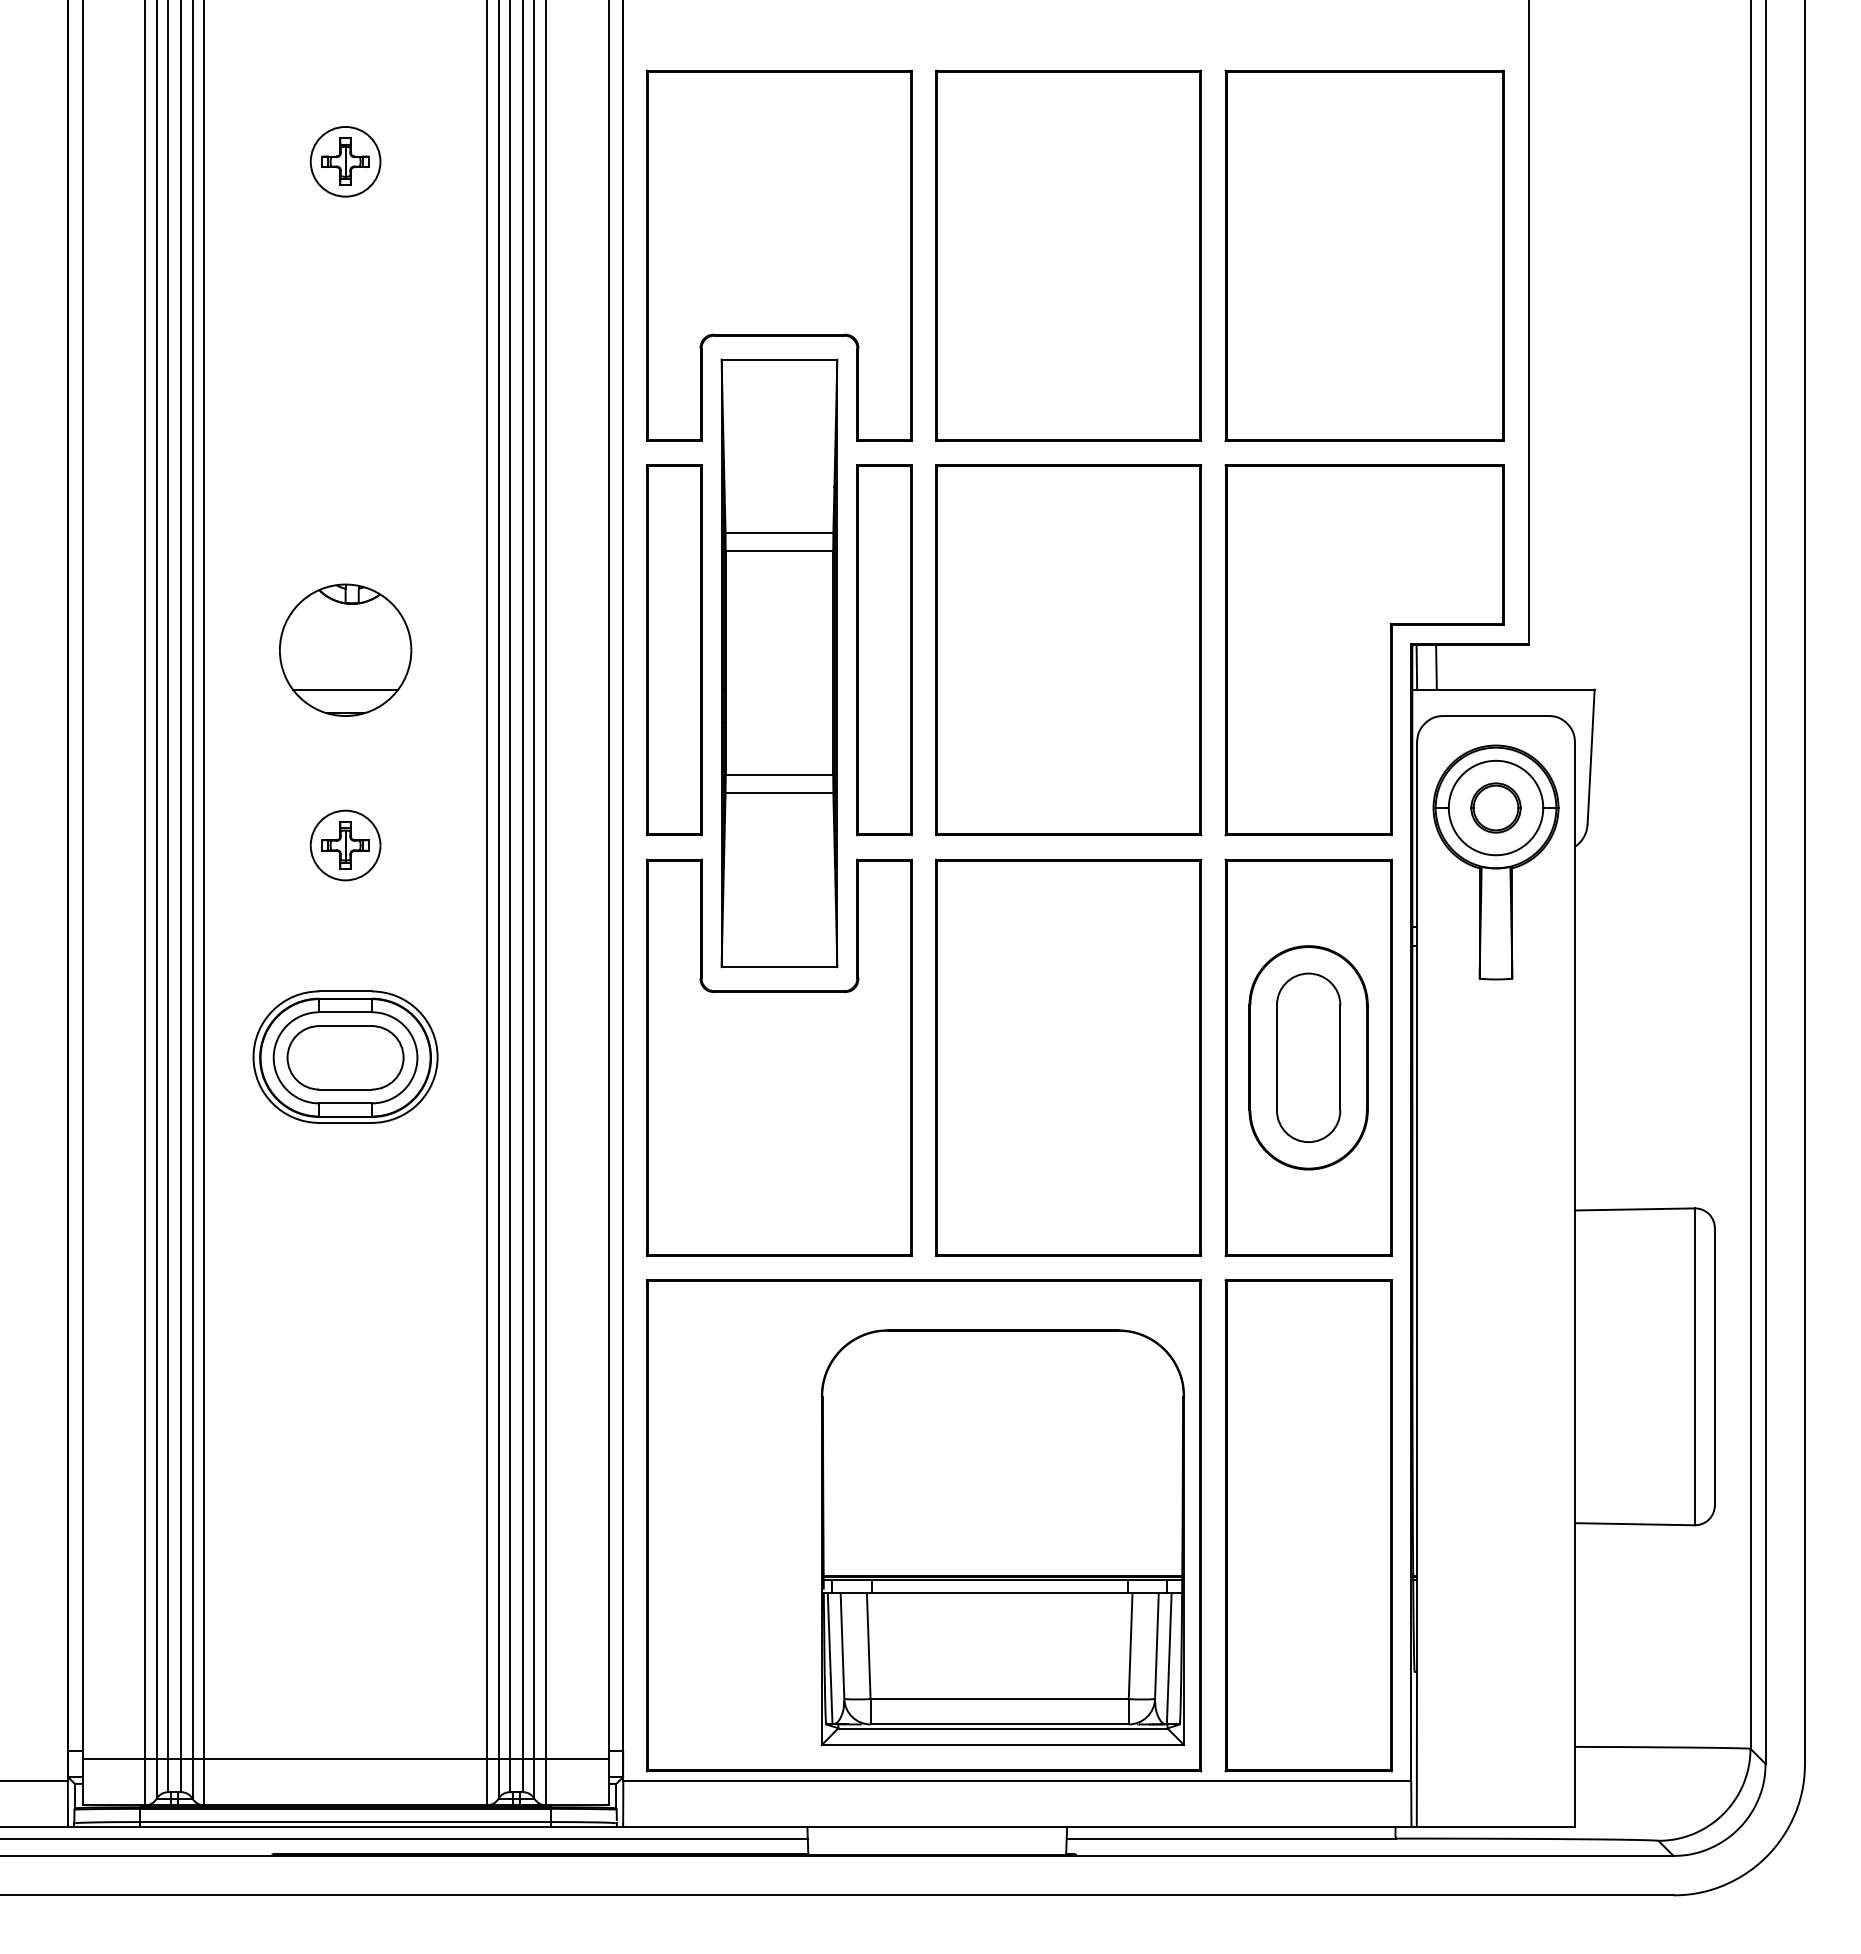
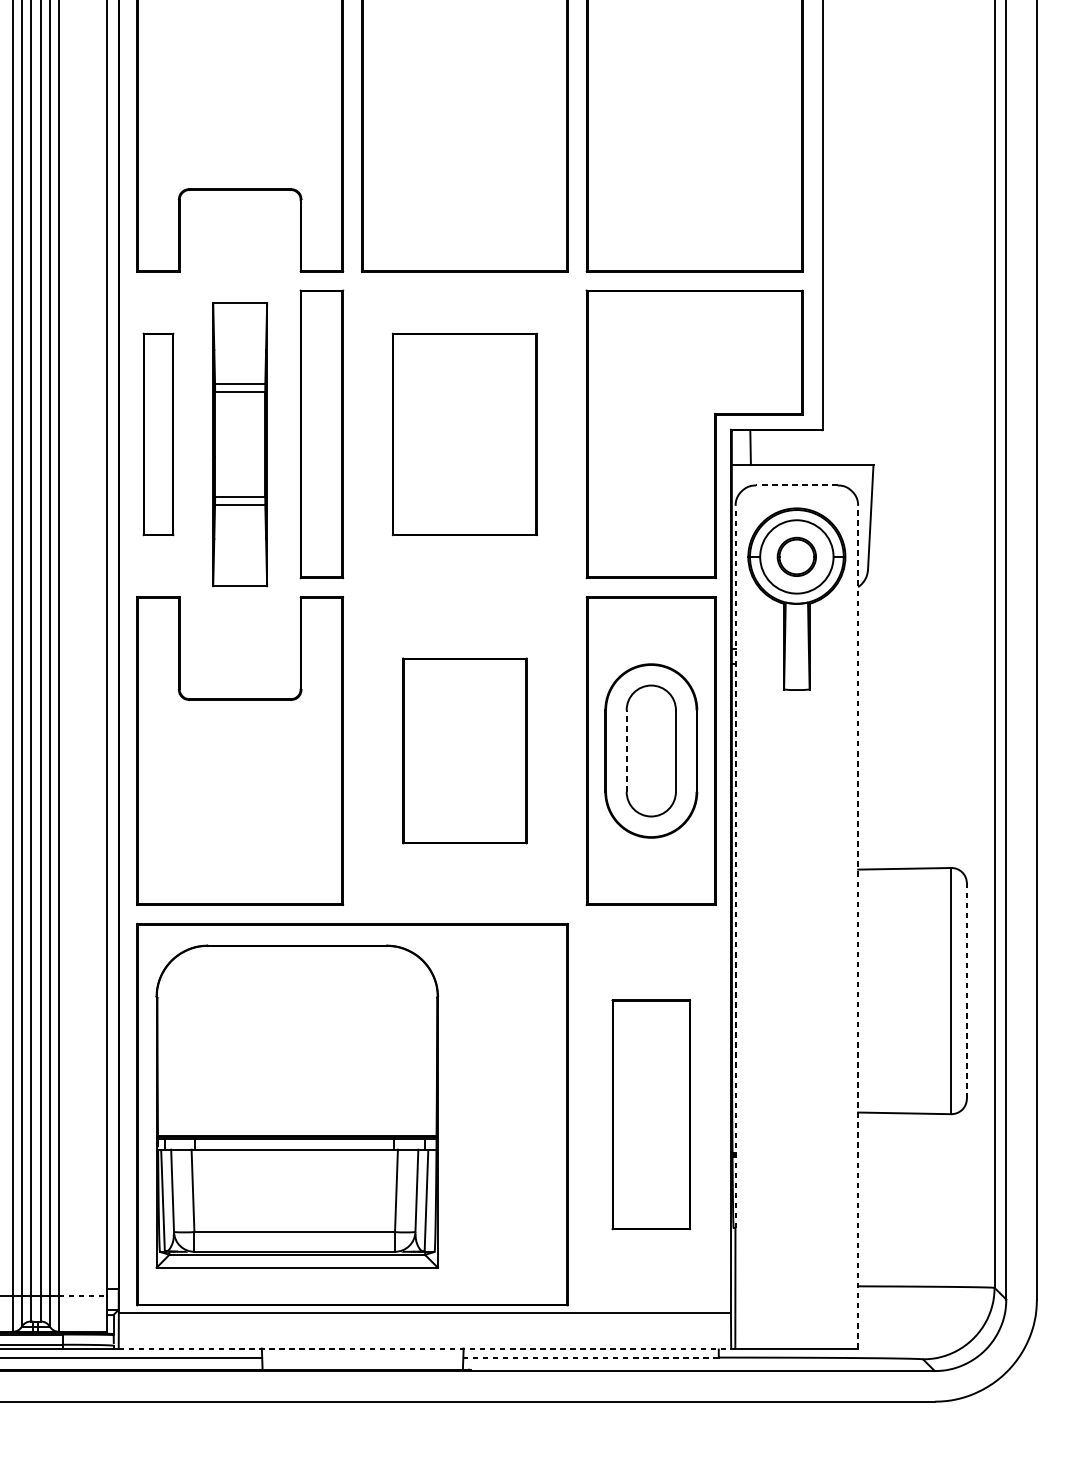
part: (674, 650) -> (158, 434), size x0.7
part: (1068, 650) -> (464, 434), size x0.7
part: (779, 663) -> (240, 444), size x0.6
line: (1416, 666) -> (735, 446), removed
line: (1496, 716) -> (797, 485), solid -> dashed
part: (1068, 1057) -> (464, 750), size x0.6
line: (1276, 1057) -> (626, 750), solid -> dashed
line: (1417, 1206) -> (735, 866), solid -> dashed
line: (1574, 1284) -> (857, 927), solid -> dashed
line: (1714, 1366) -> (966, 990), solid -> dashed
part: (1308, 1525) -> (651, 1114), size x0.6
part: (1002, 1537) -> (296, 1106), moved
line: (577, 1759) -> (83, 1296), solid -> dashed
line: (1017, 1826) -> (425, 1348), solid -> dashed
line: (1230, 1838) -> (590, 1357), solid -> dashed

